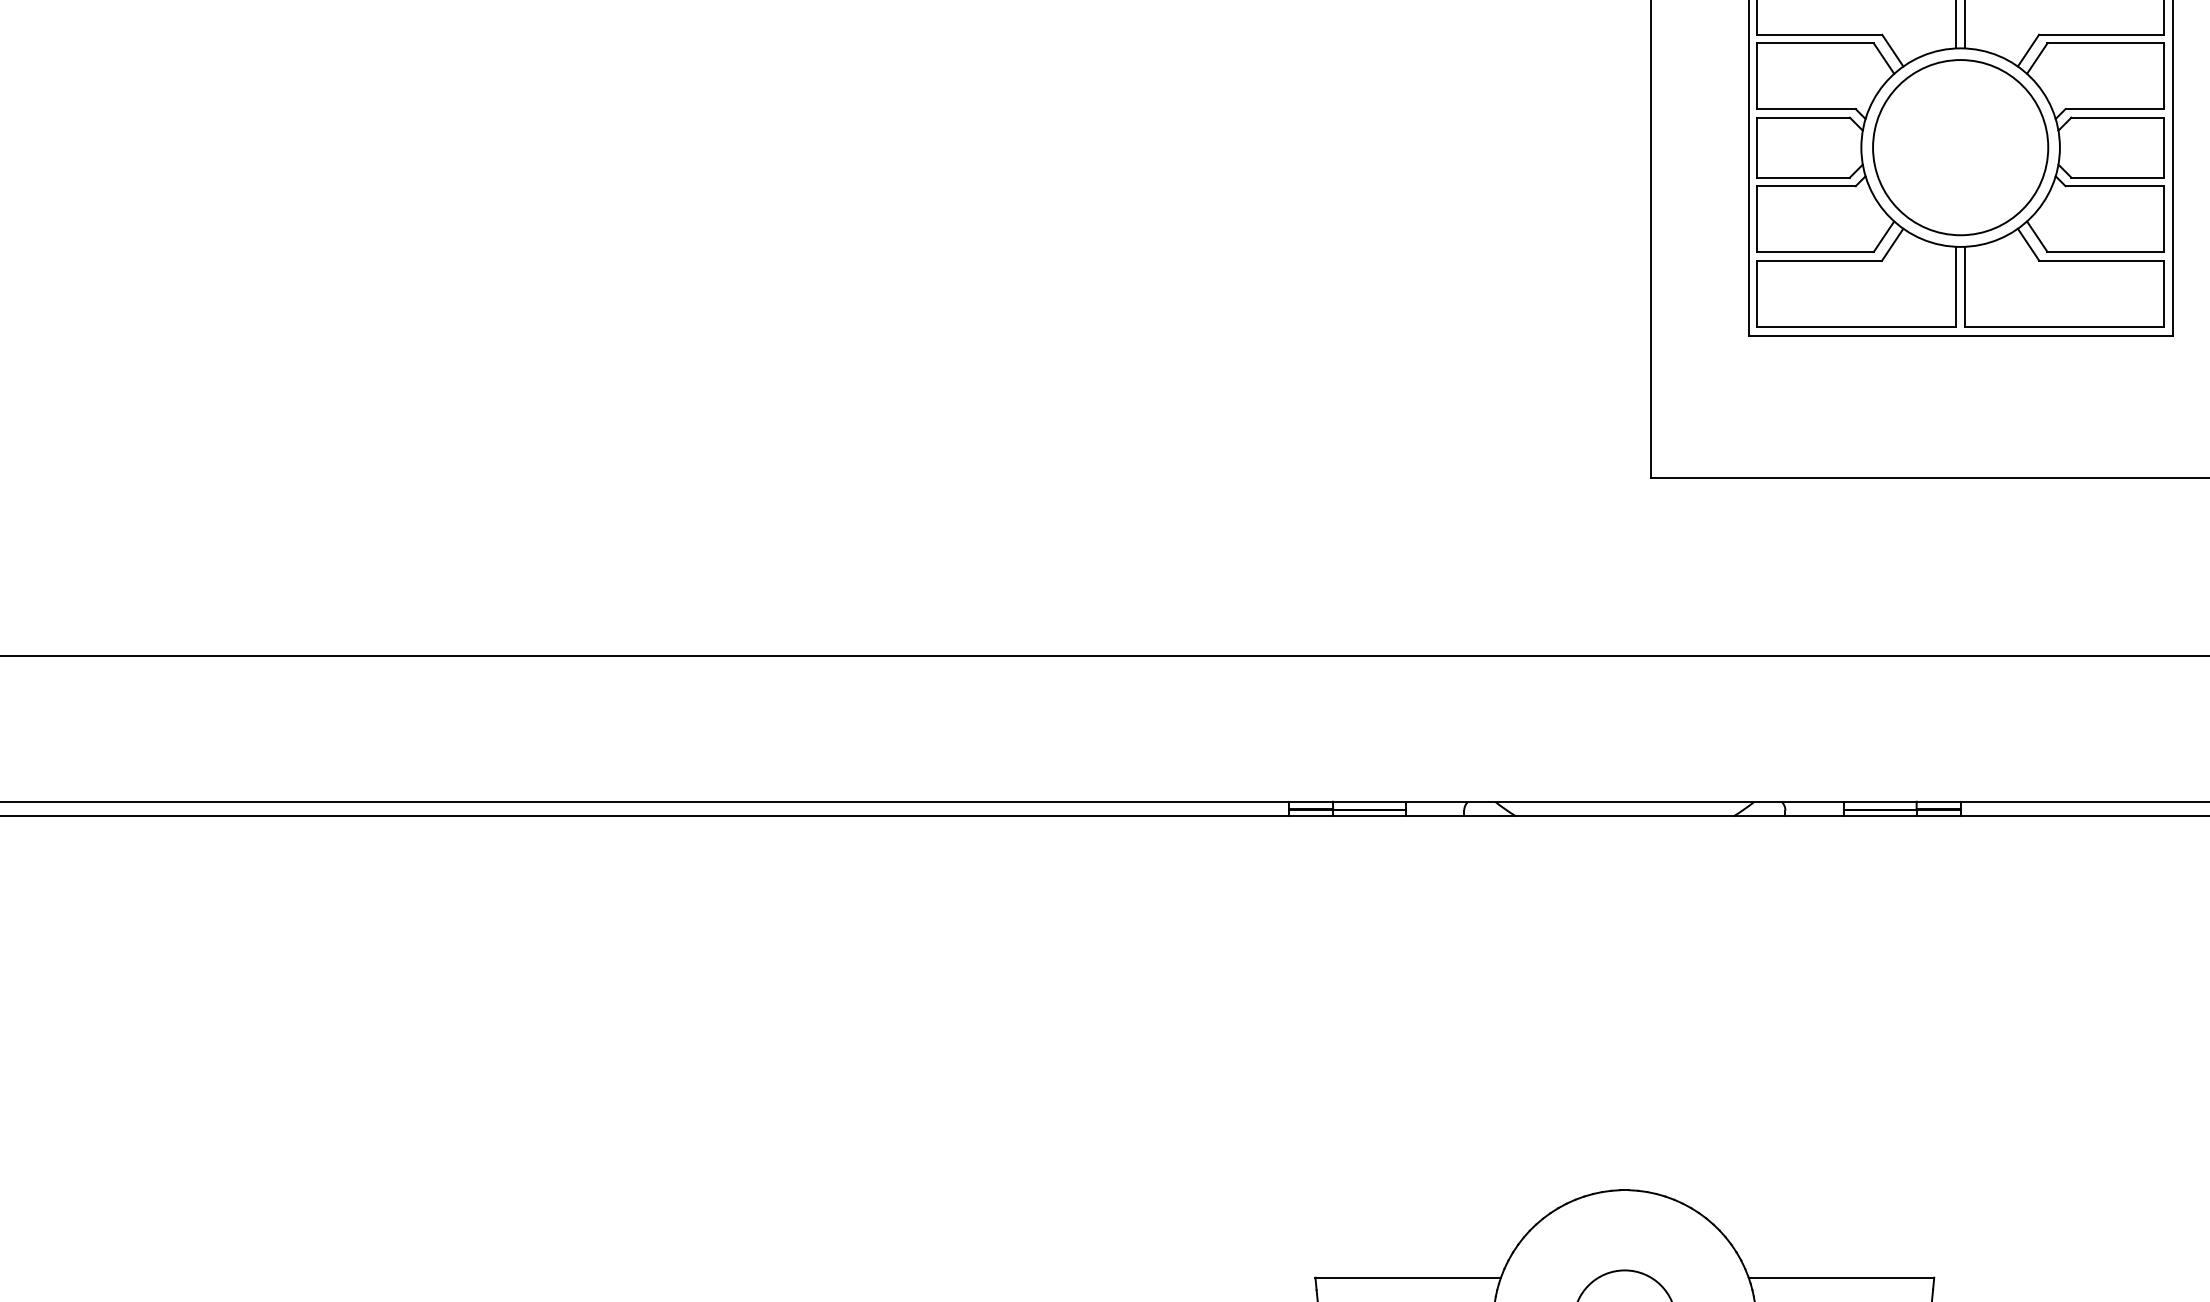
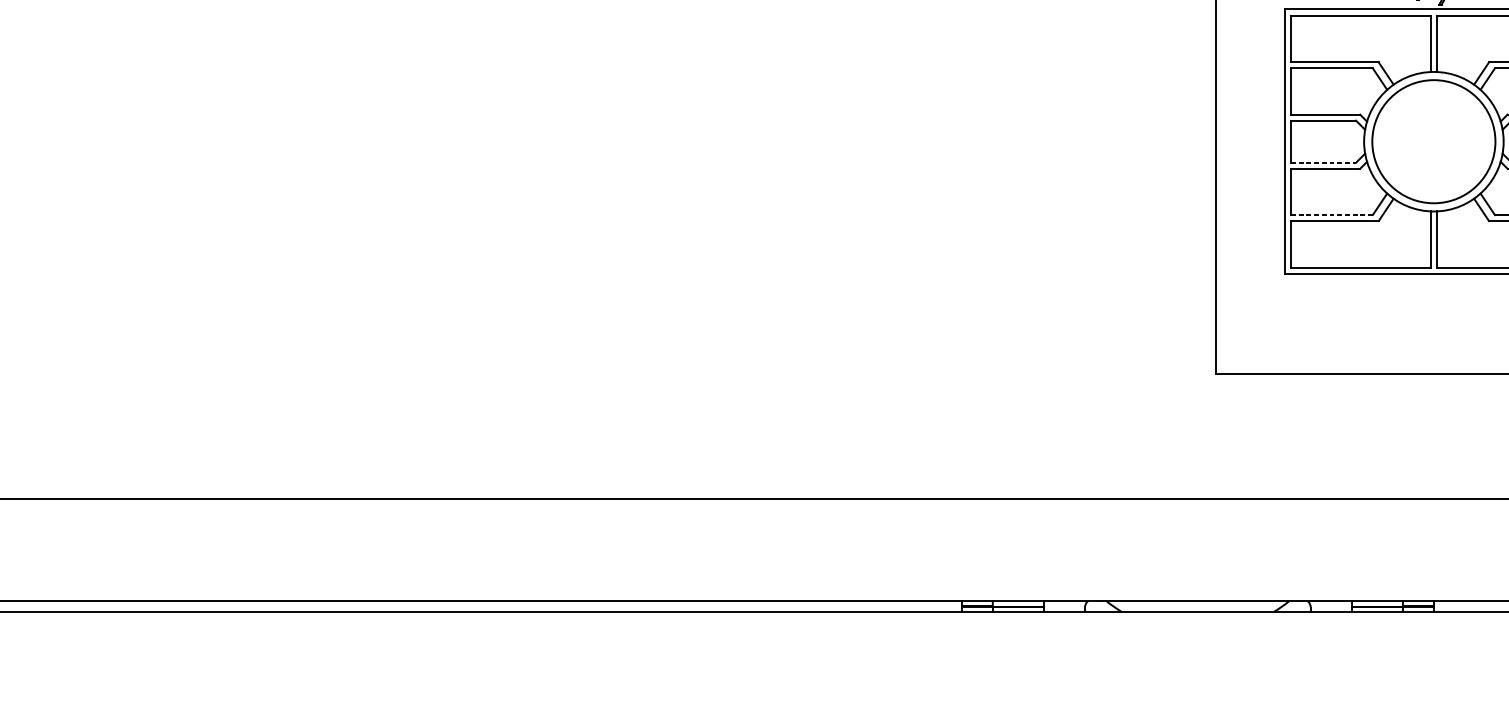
line: (1804, 177) -> (1324, 162), solid -> dashed
line: (1815, 251) -> (1331, 214), solid -> dashed

